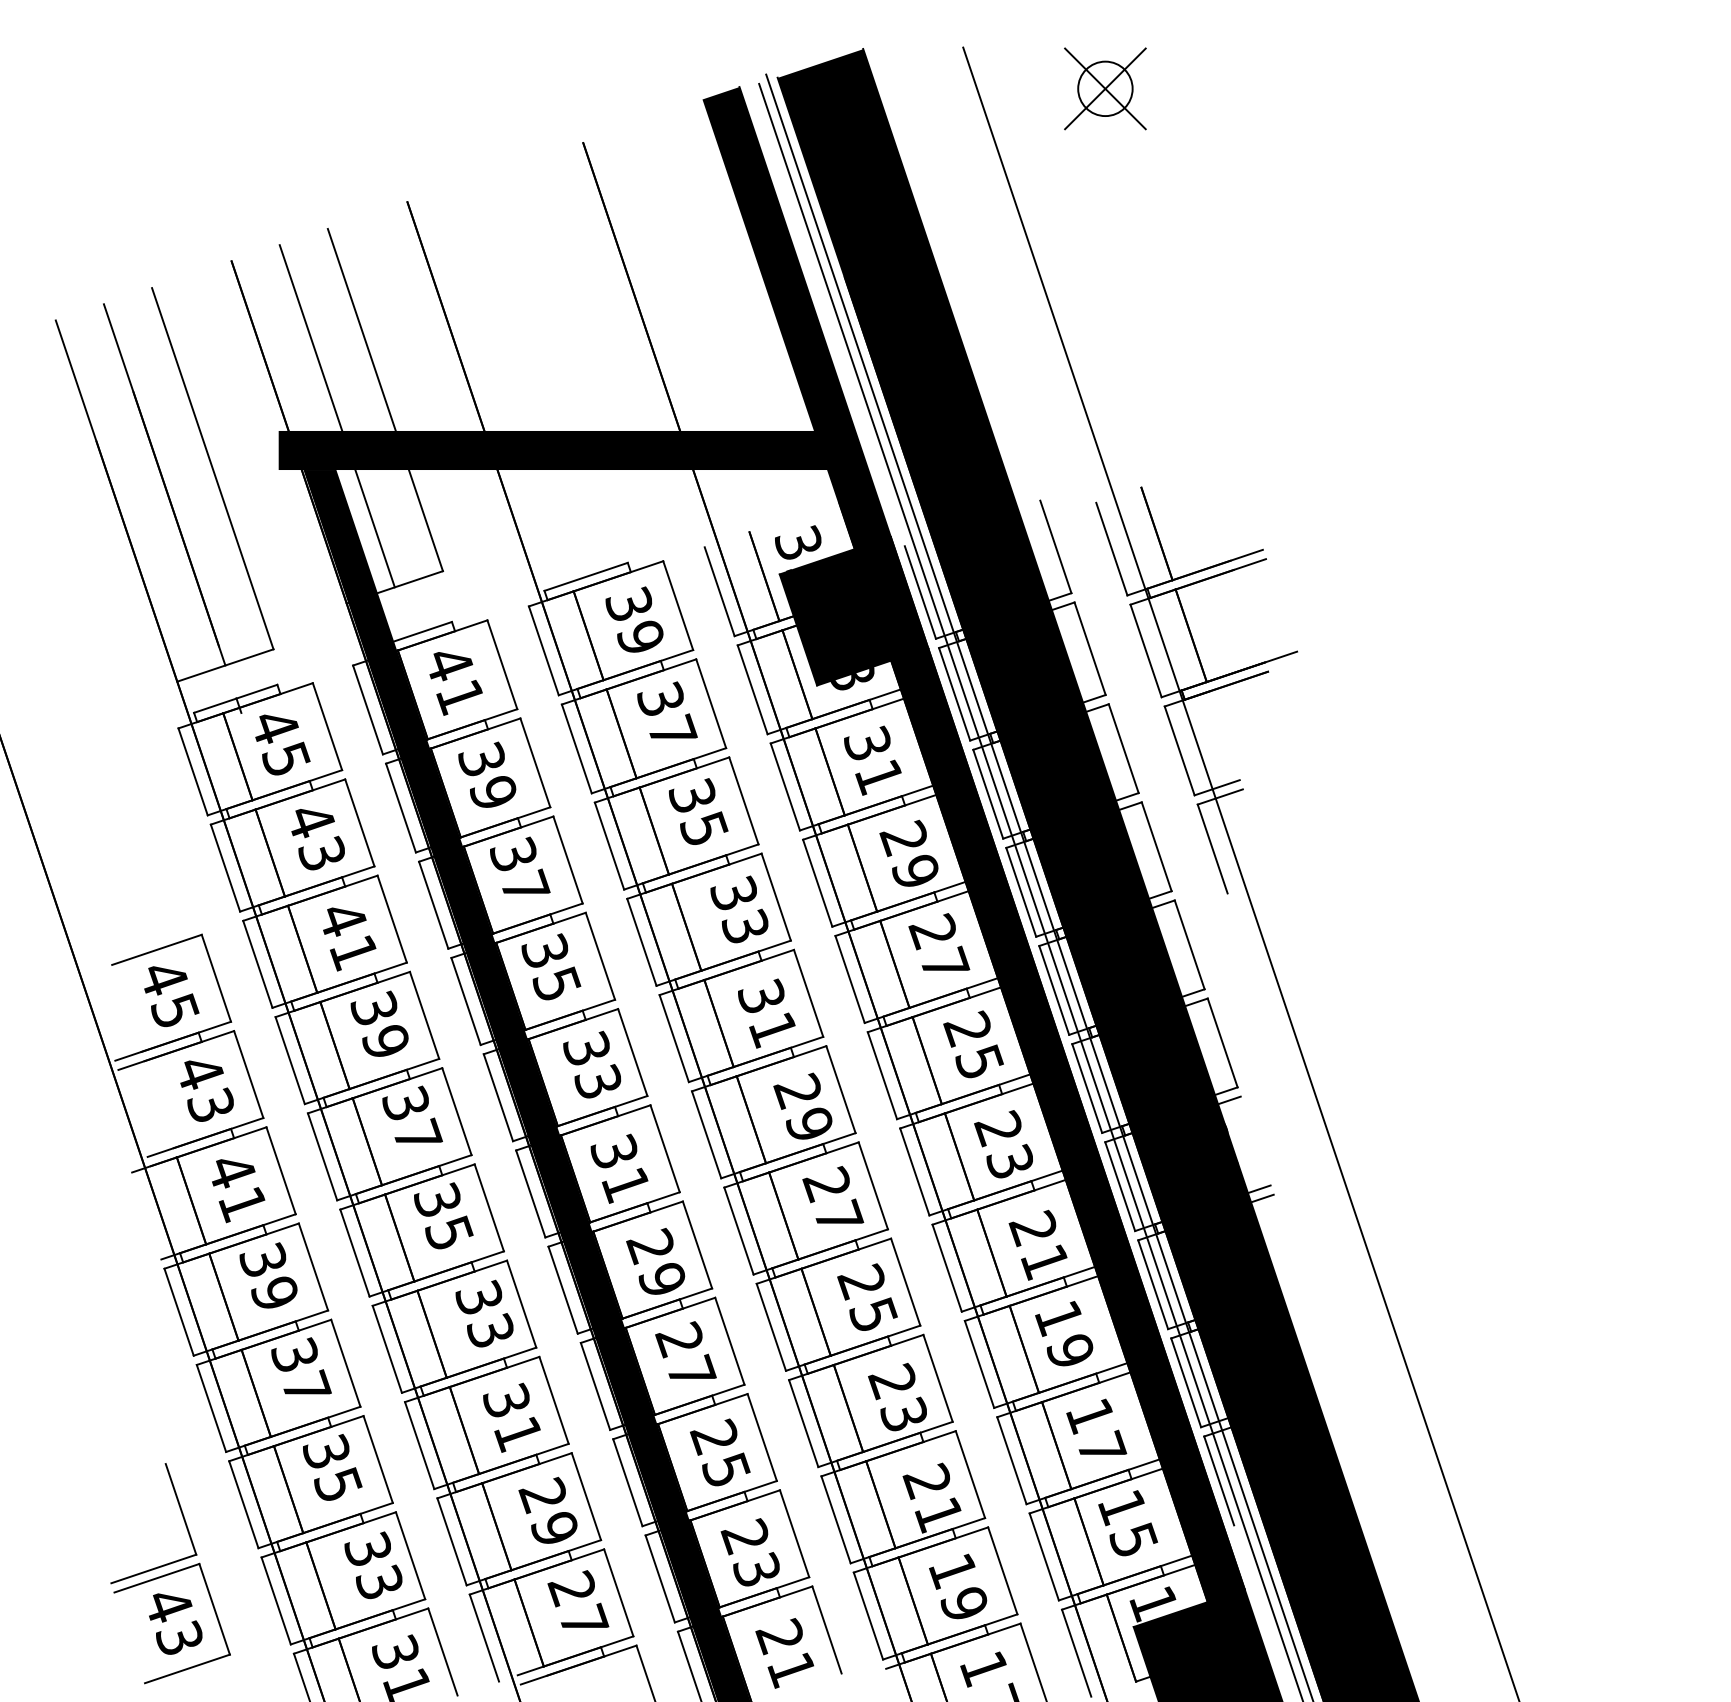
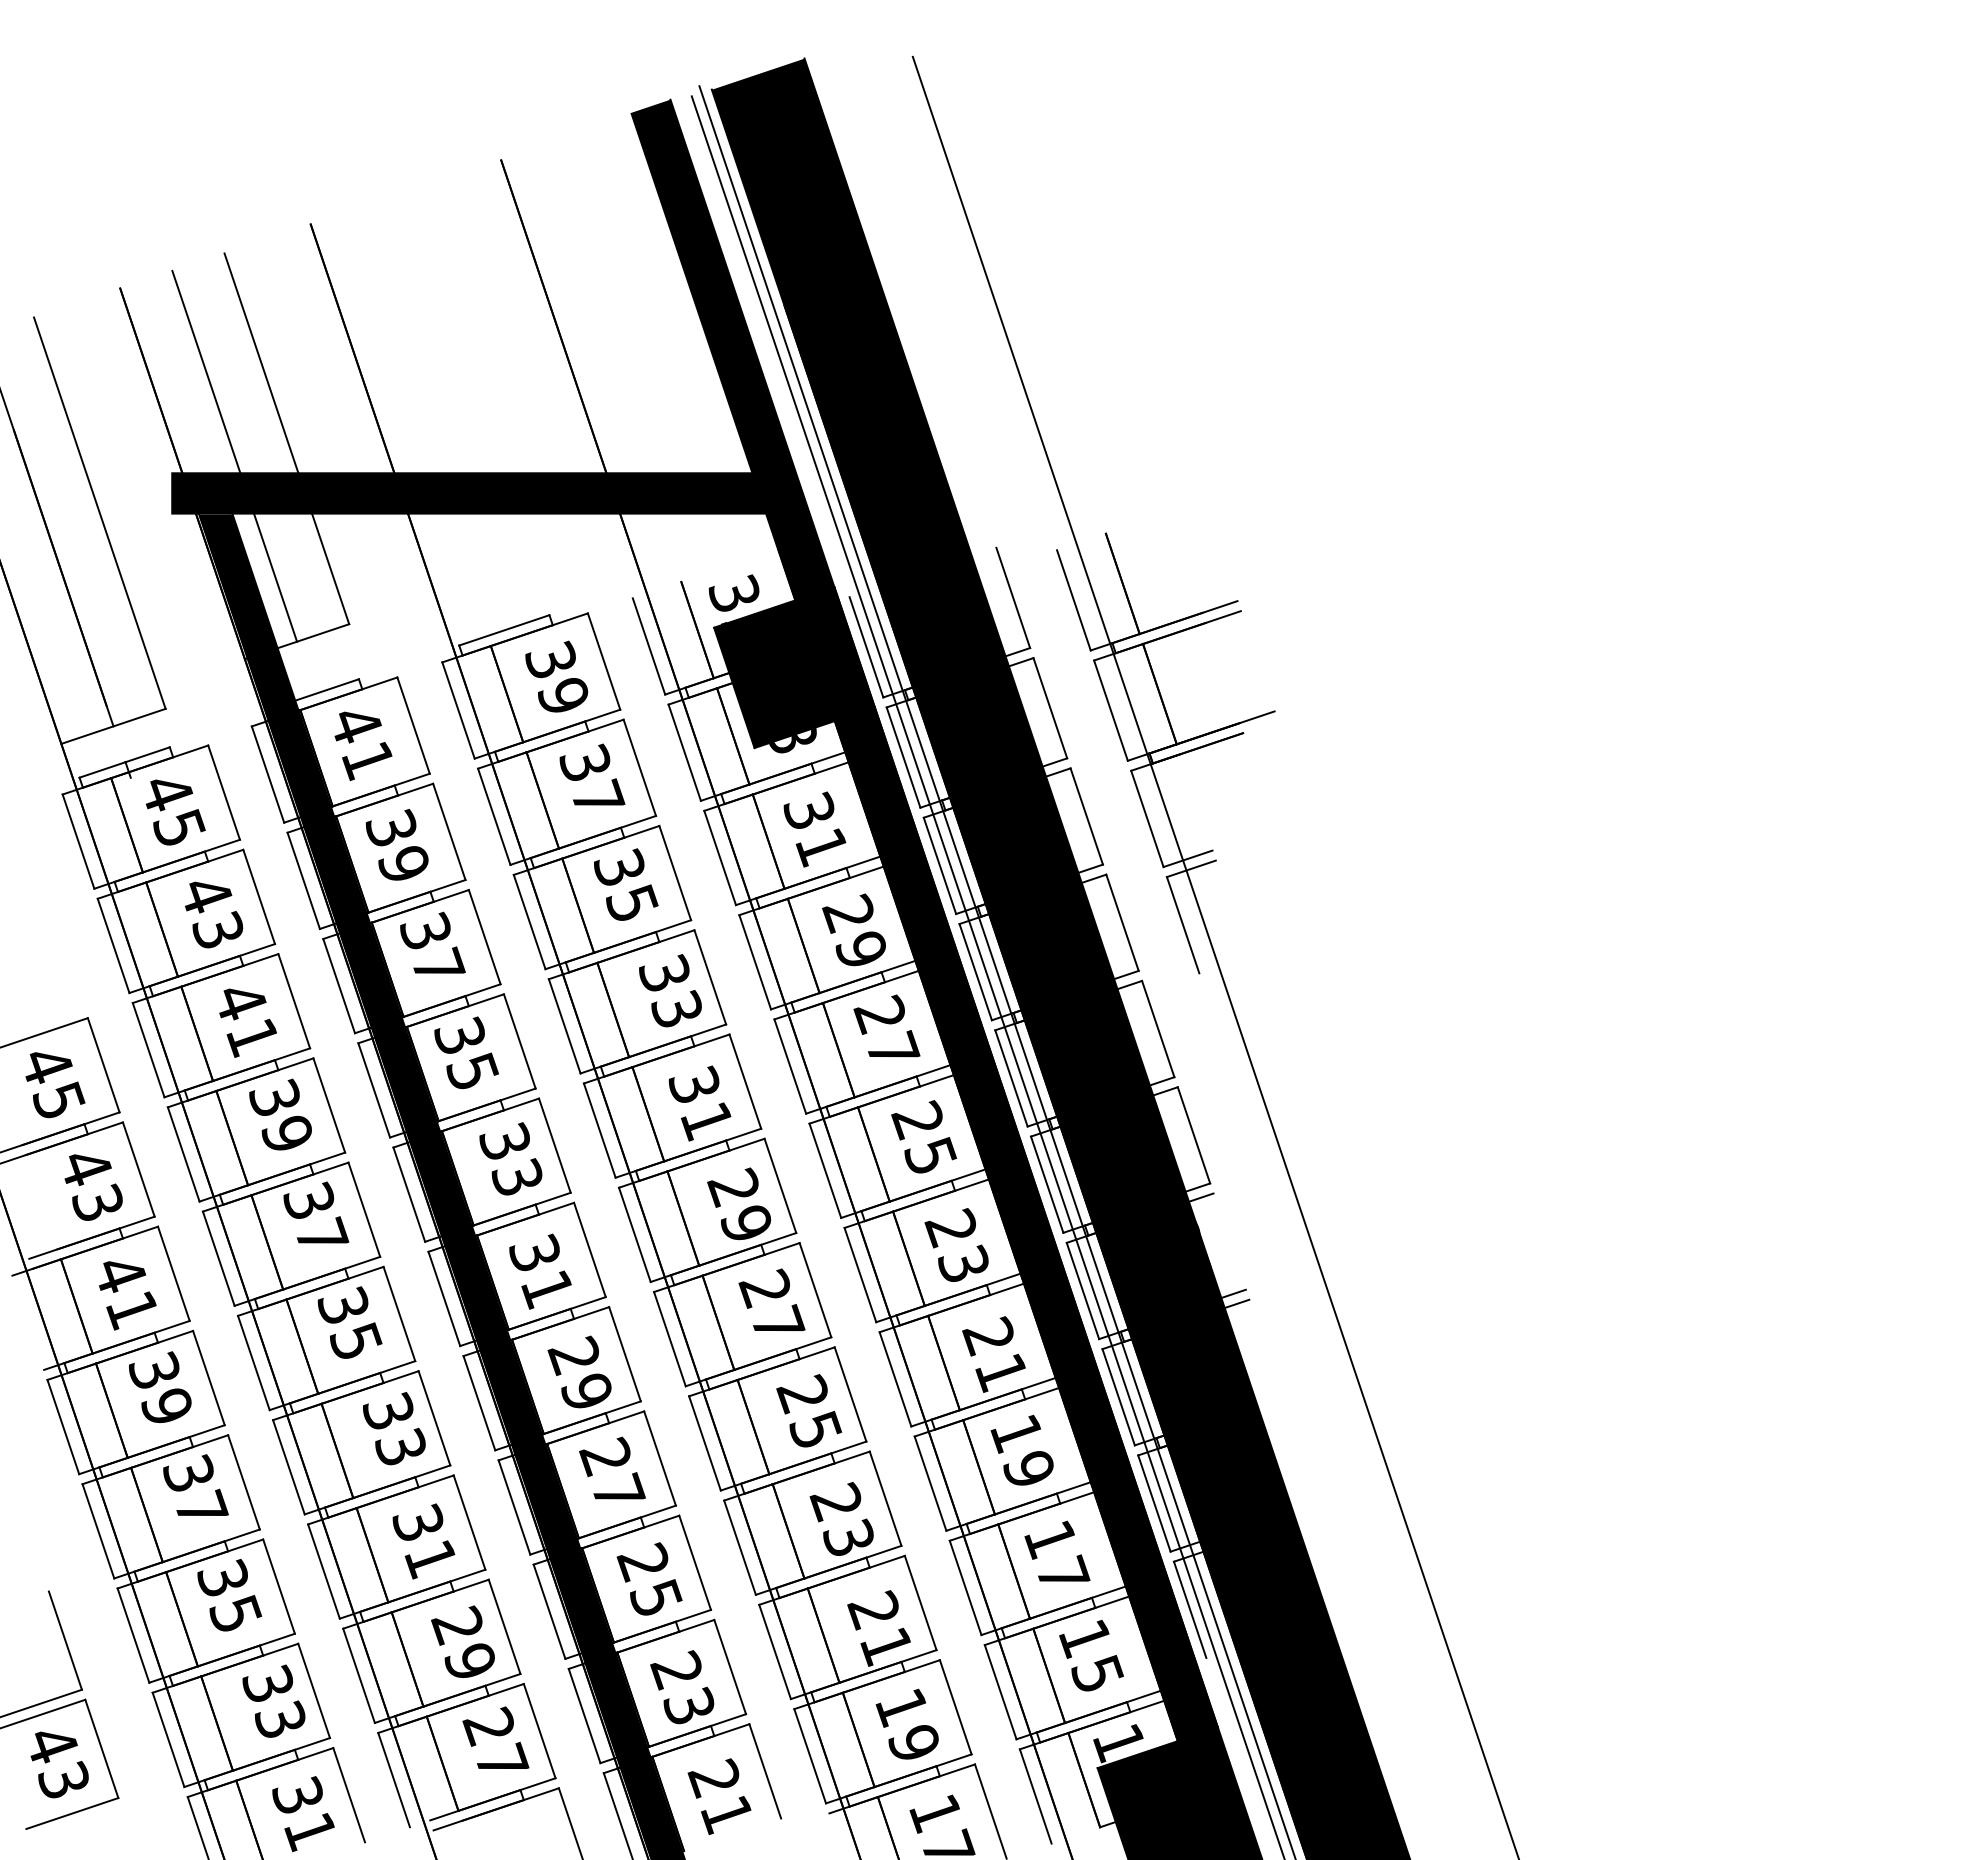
part: (1105, 88) -> (1066, 101), removed

